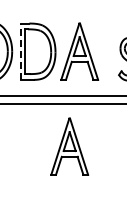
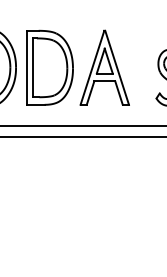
line: (20, 51) -> (26, 67), dashed -> solid
part: (69, 146) -> (91, 192), removed

